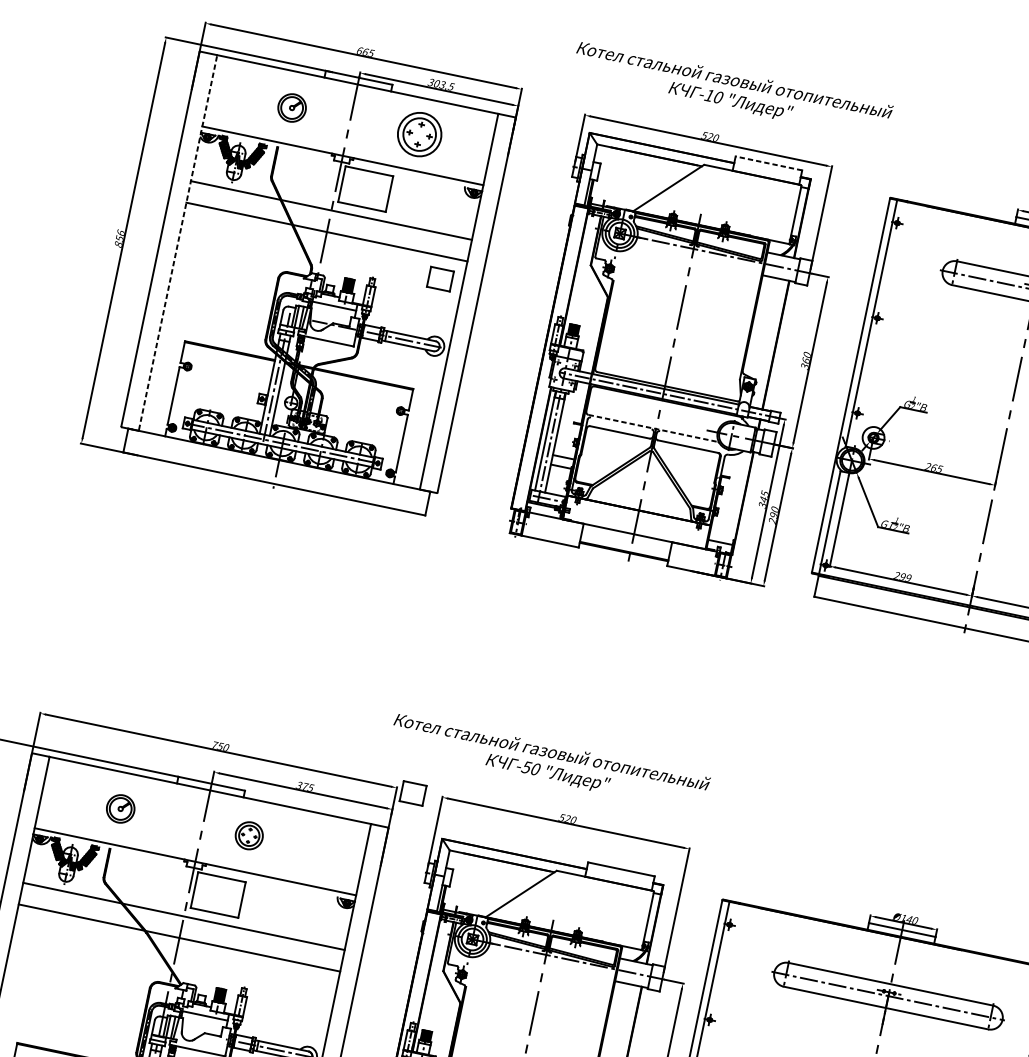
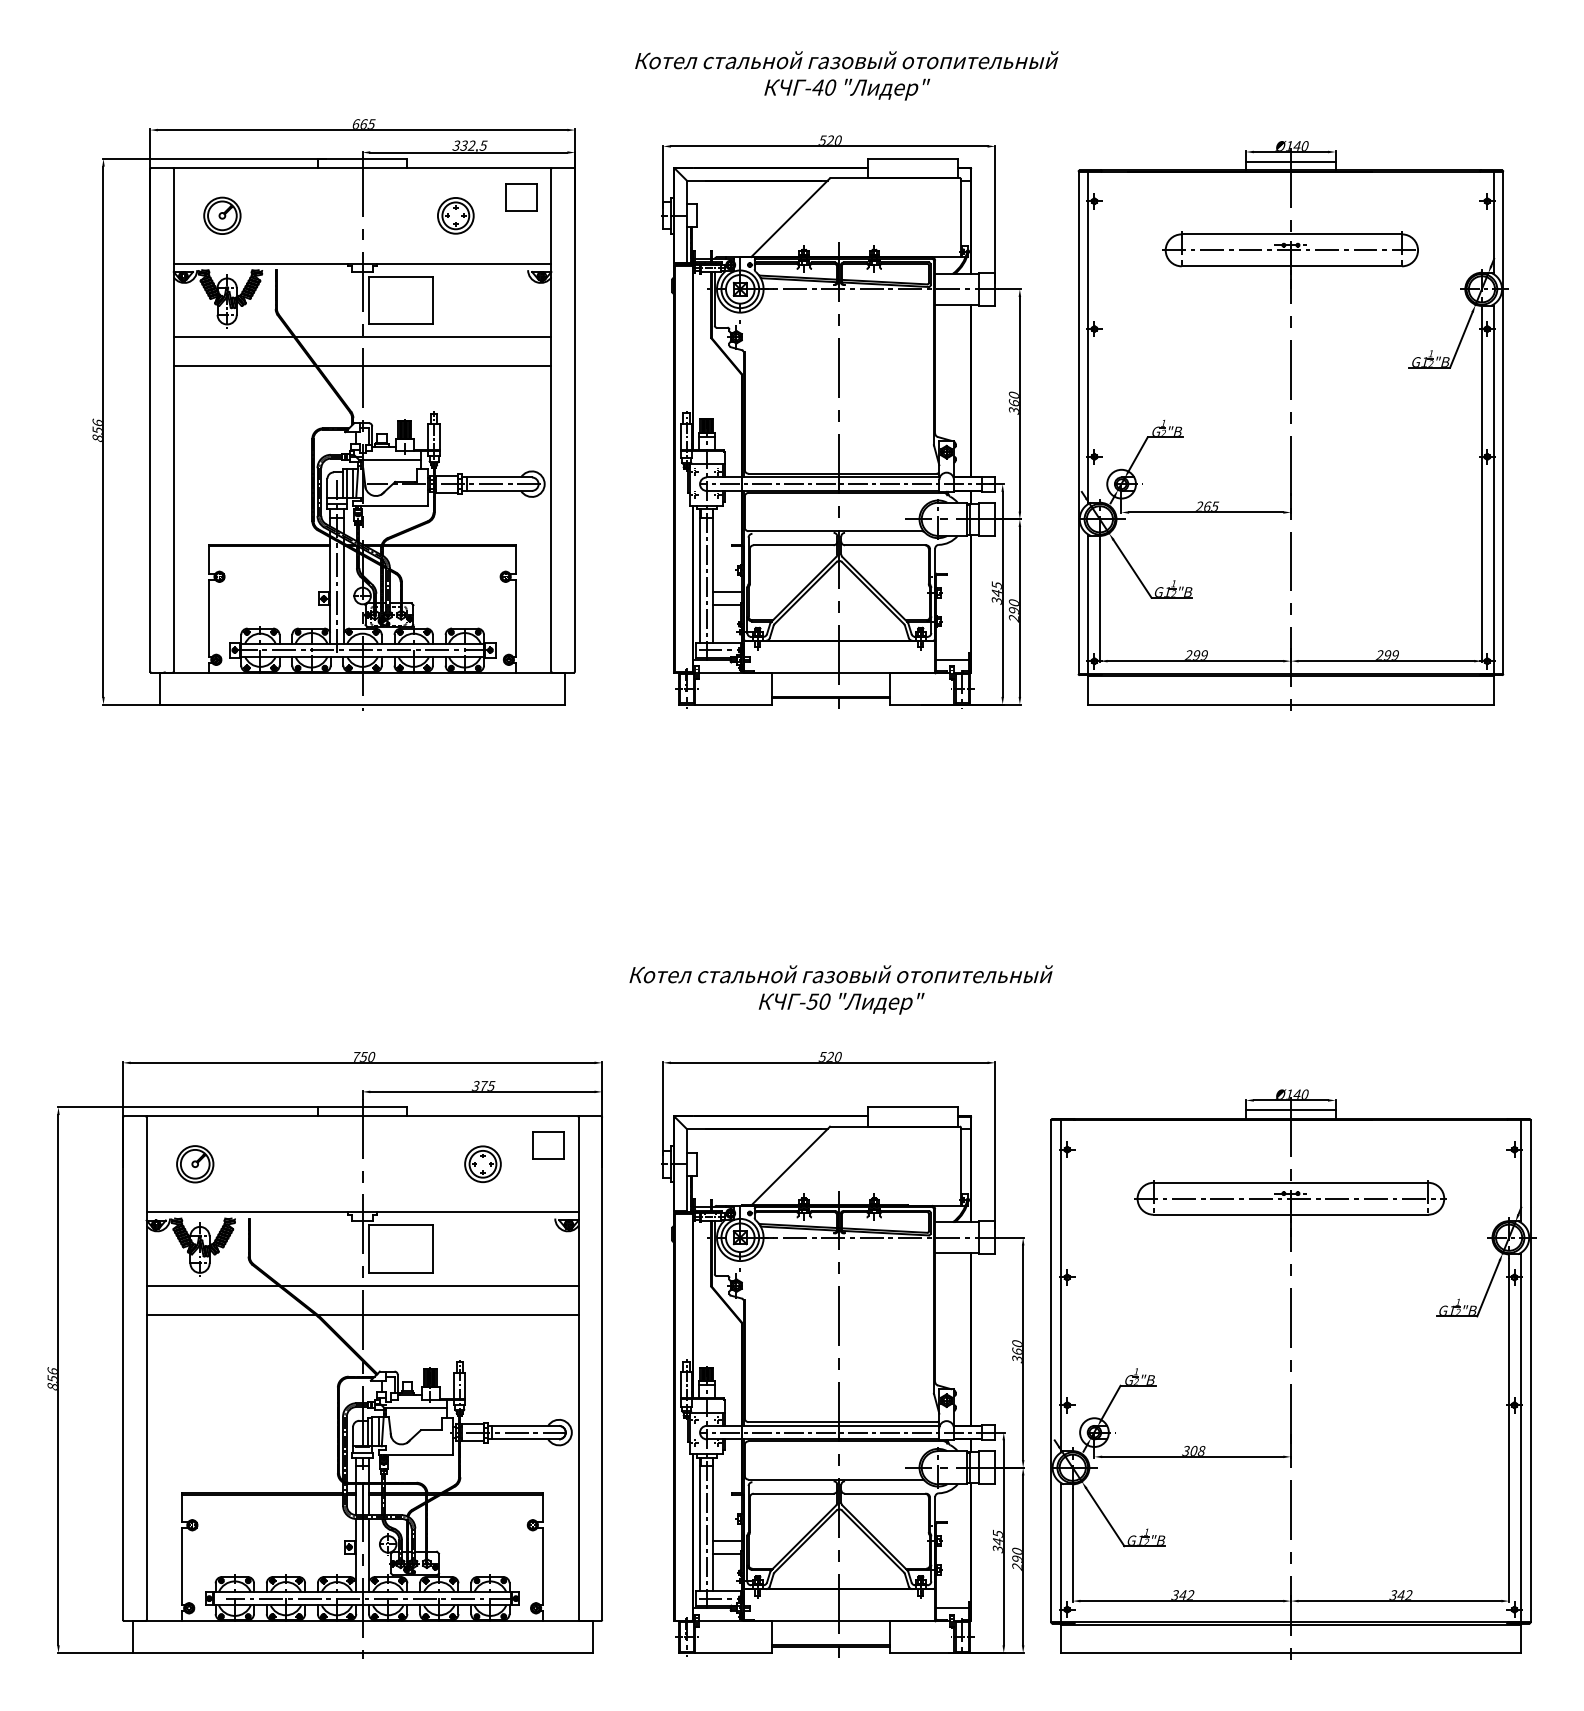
text: (439, 84) -> (467, 145), 303,5 -> 332,5
text: (708, 95) -> (817, 87), -10 -> -40
part: (292, 107) -> (222, 215), moved
part: (419, 134) -> (455, 215), size x0.62
line: (769, 163) -> (913, 159), dashed -> solid
line: (177, 242) -> (173, 419), dashed -> solid
part: (440, 279) -> (521, 197), moved
line: (653, 428) -> (835, 531), dashed -> solid
text: (549, 762) -> (840, 989), moved
part: (413, 793) -> (548, 1145), moved
part: (120, 809) -> (195, 1164), moved
part: (249, 835) -> (482, 1163), moved

